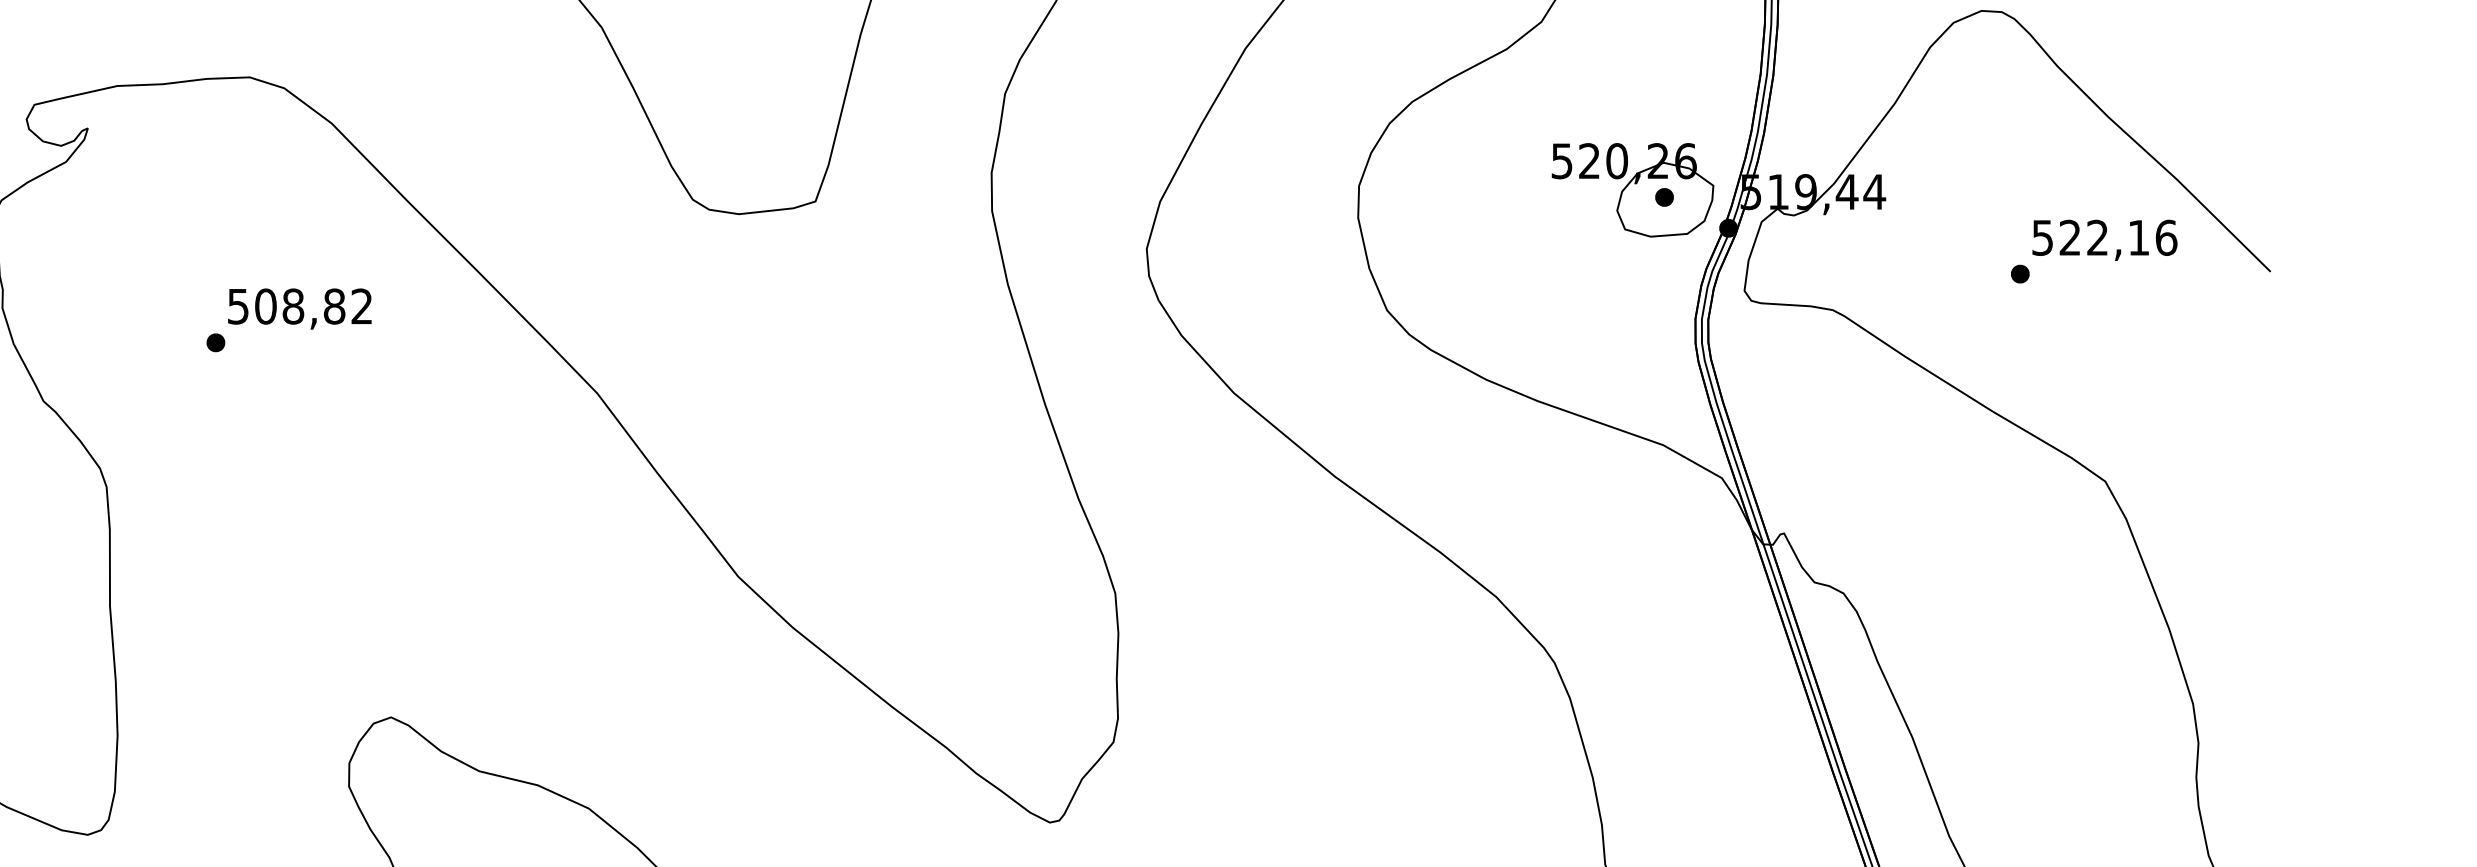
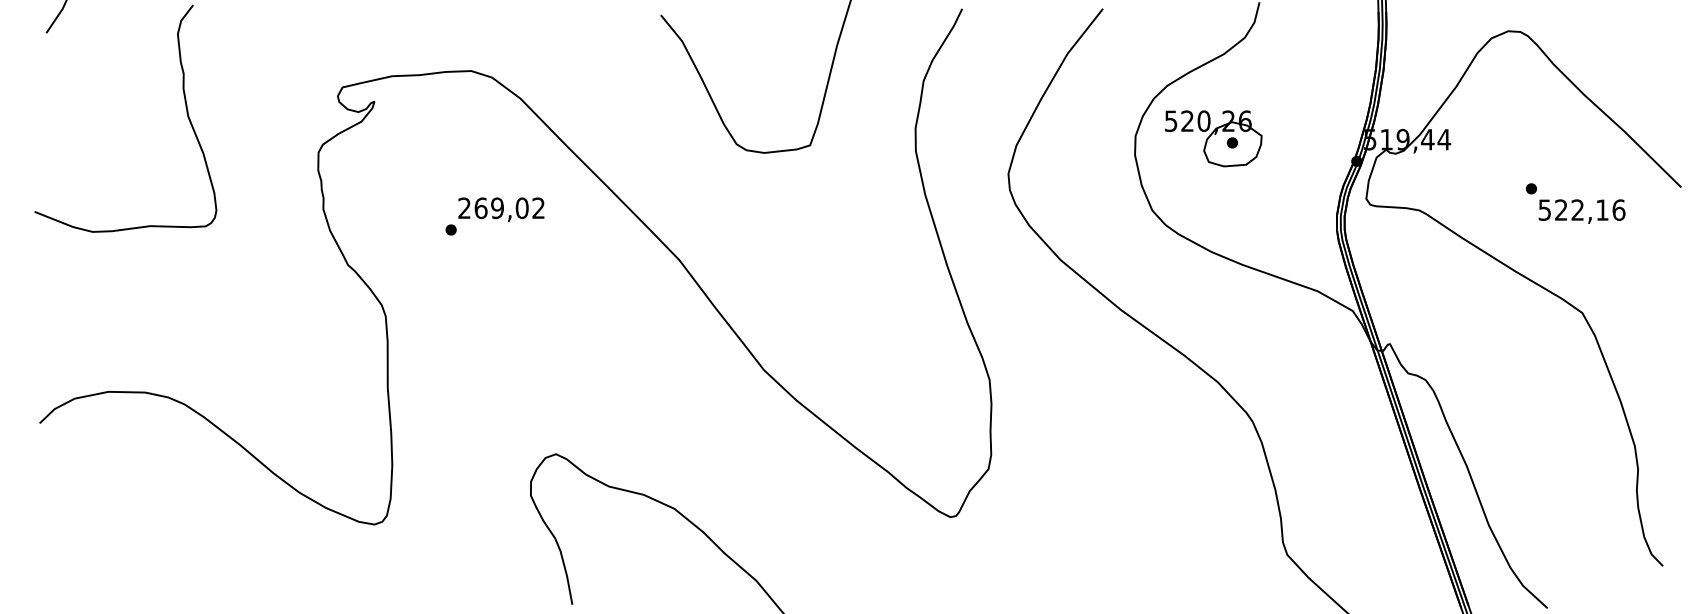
part: (1632, 190) -> (1213, 138), moved
text: (2103, 240) -> (1581, 211), moved
text: (286, 306) -> (493, 208), 508,82 -> 269,02

